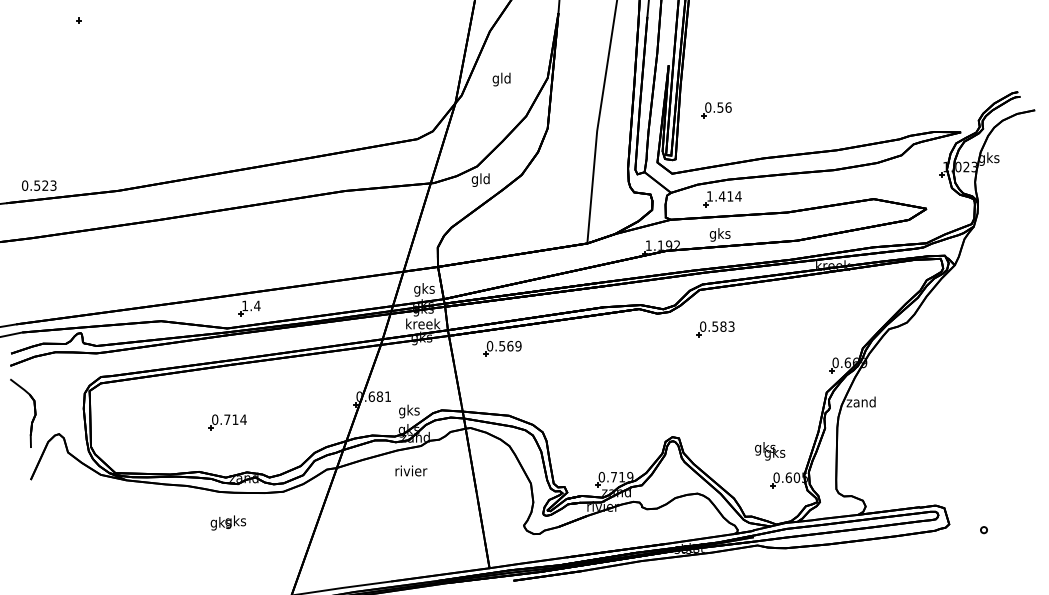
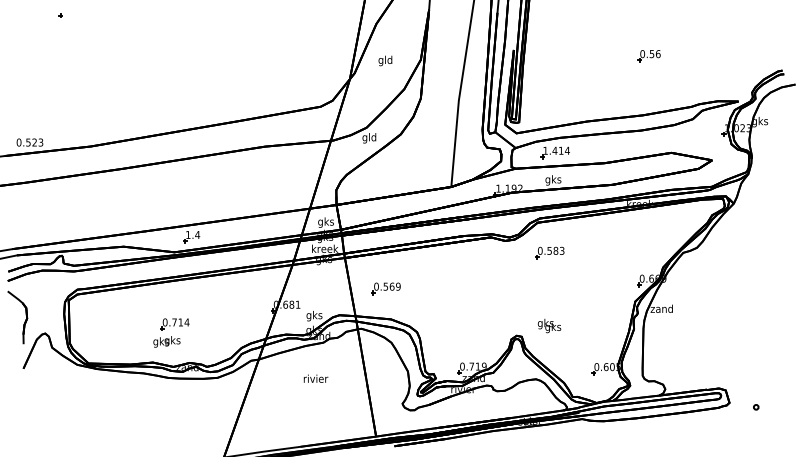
part: (716, 110) -> (648, 56), moved
part: (502, 348) -> (386, 288), moved
text: (770, 451) -> (549, 326), moved
text: (411, 470) -> (316, 378), moved
text: (227, 522) -> (166, 341), moved

